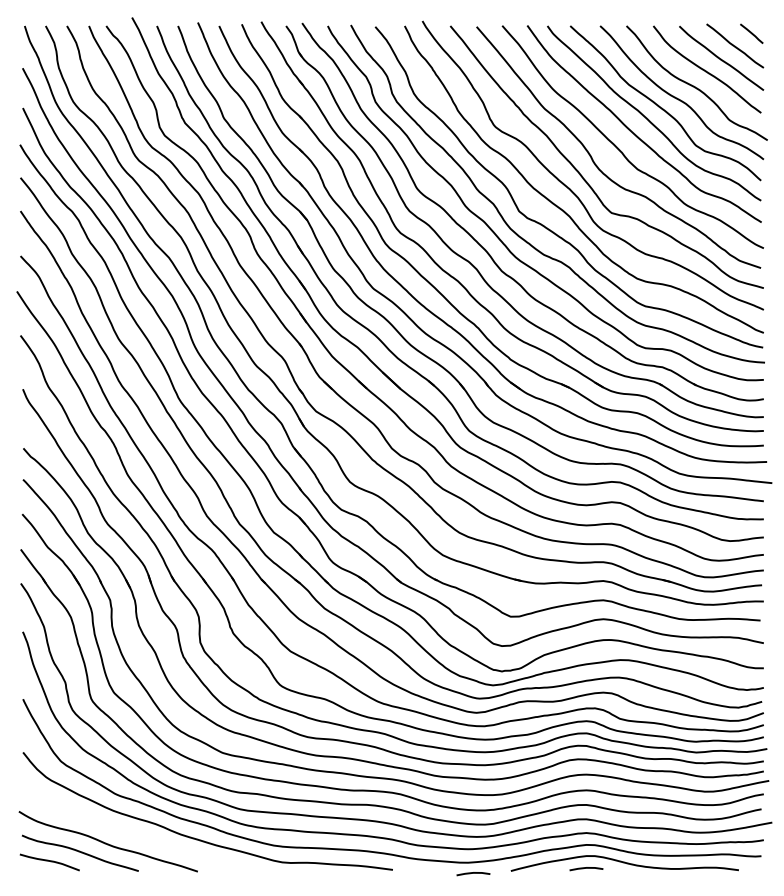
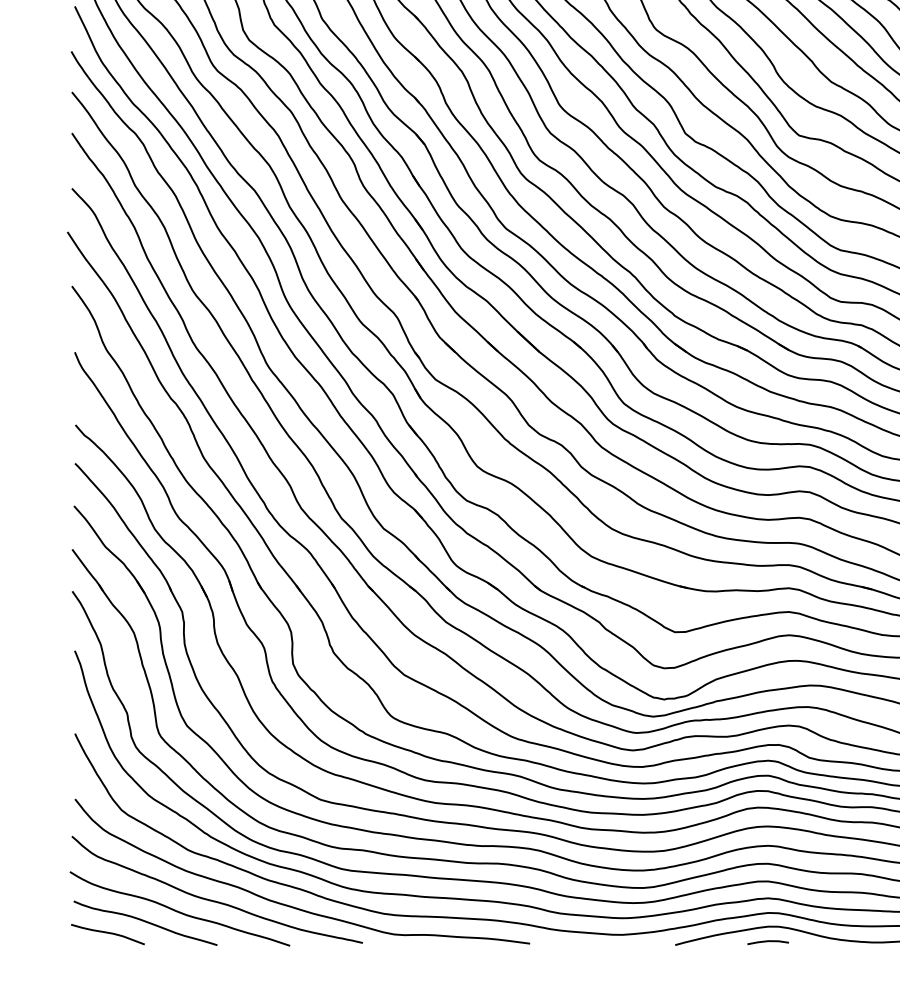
curve: (137, 834) -> (215, 900), added
line: (473, 873) -> (629, 948), removed

